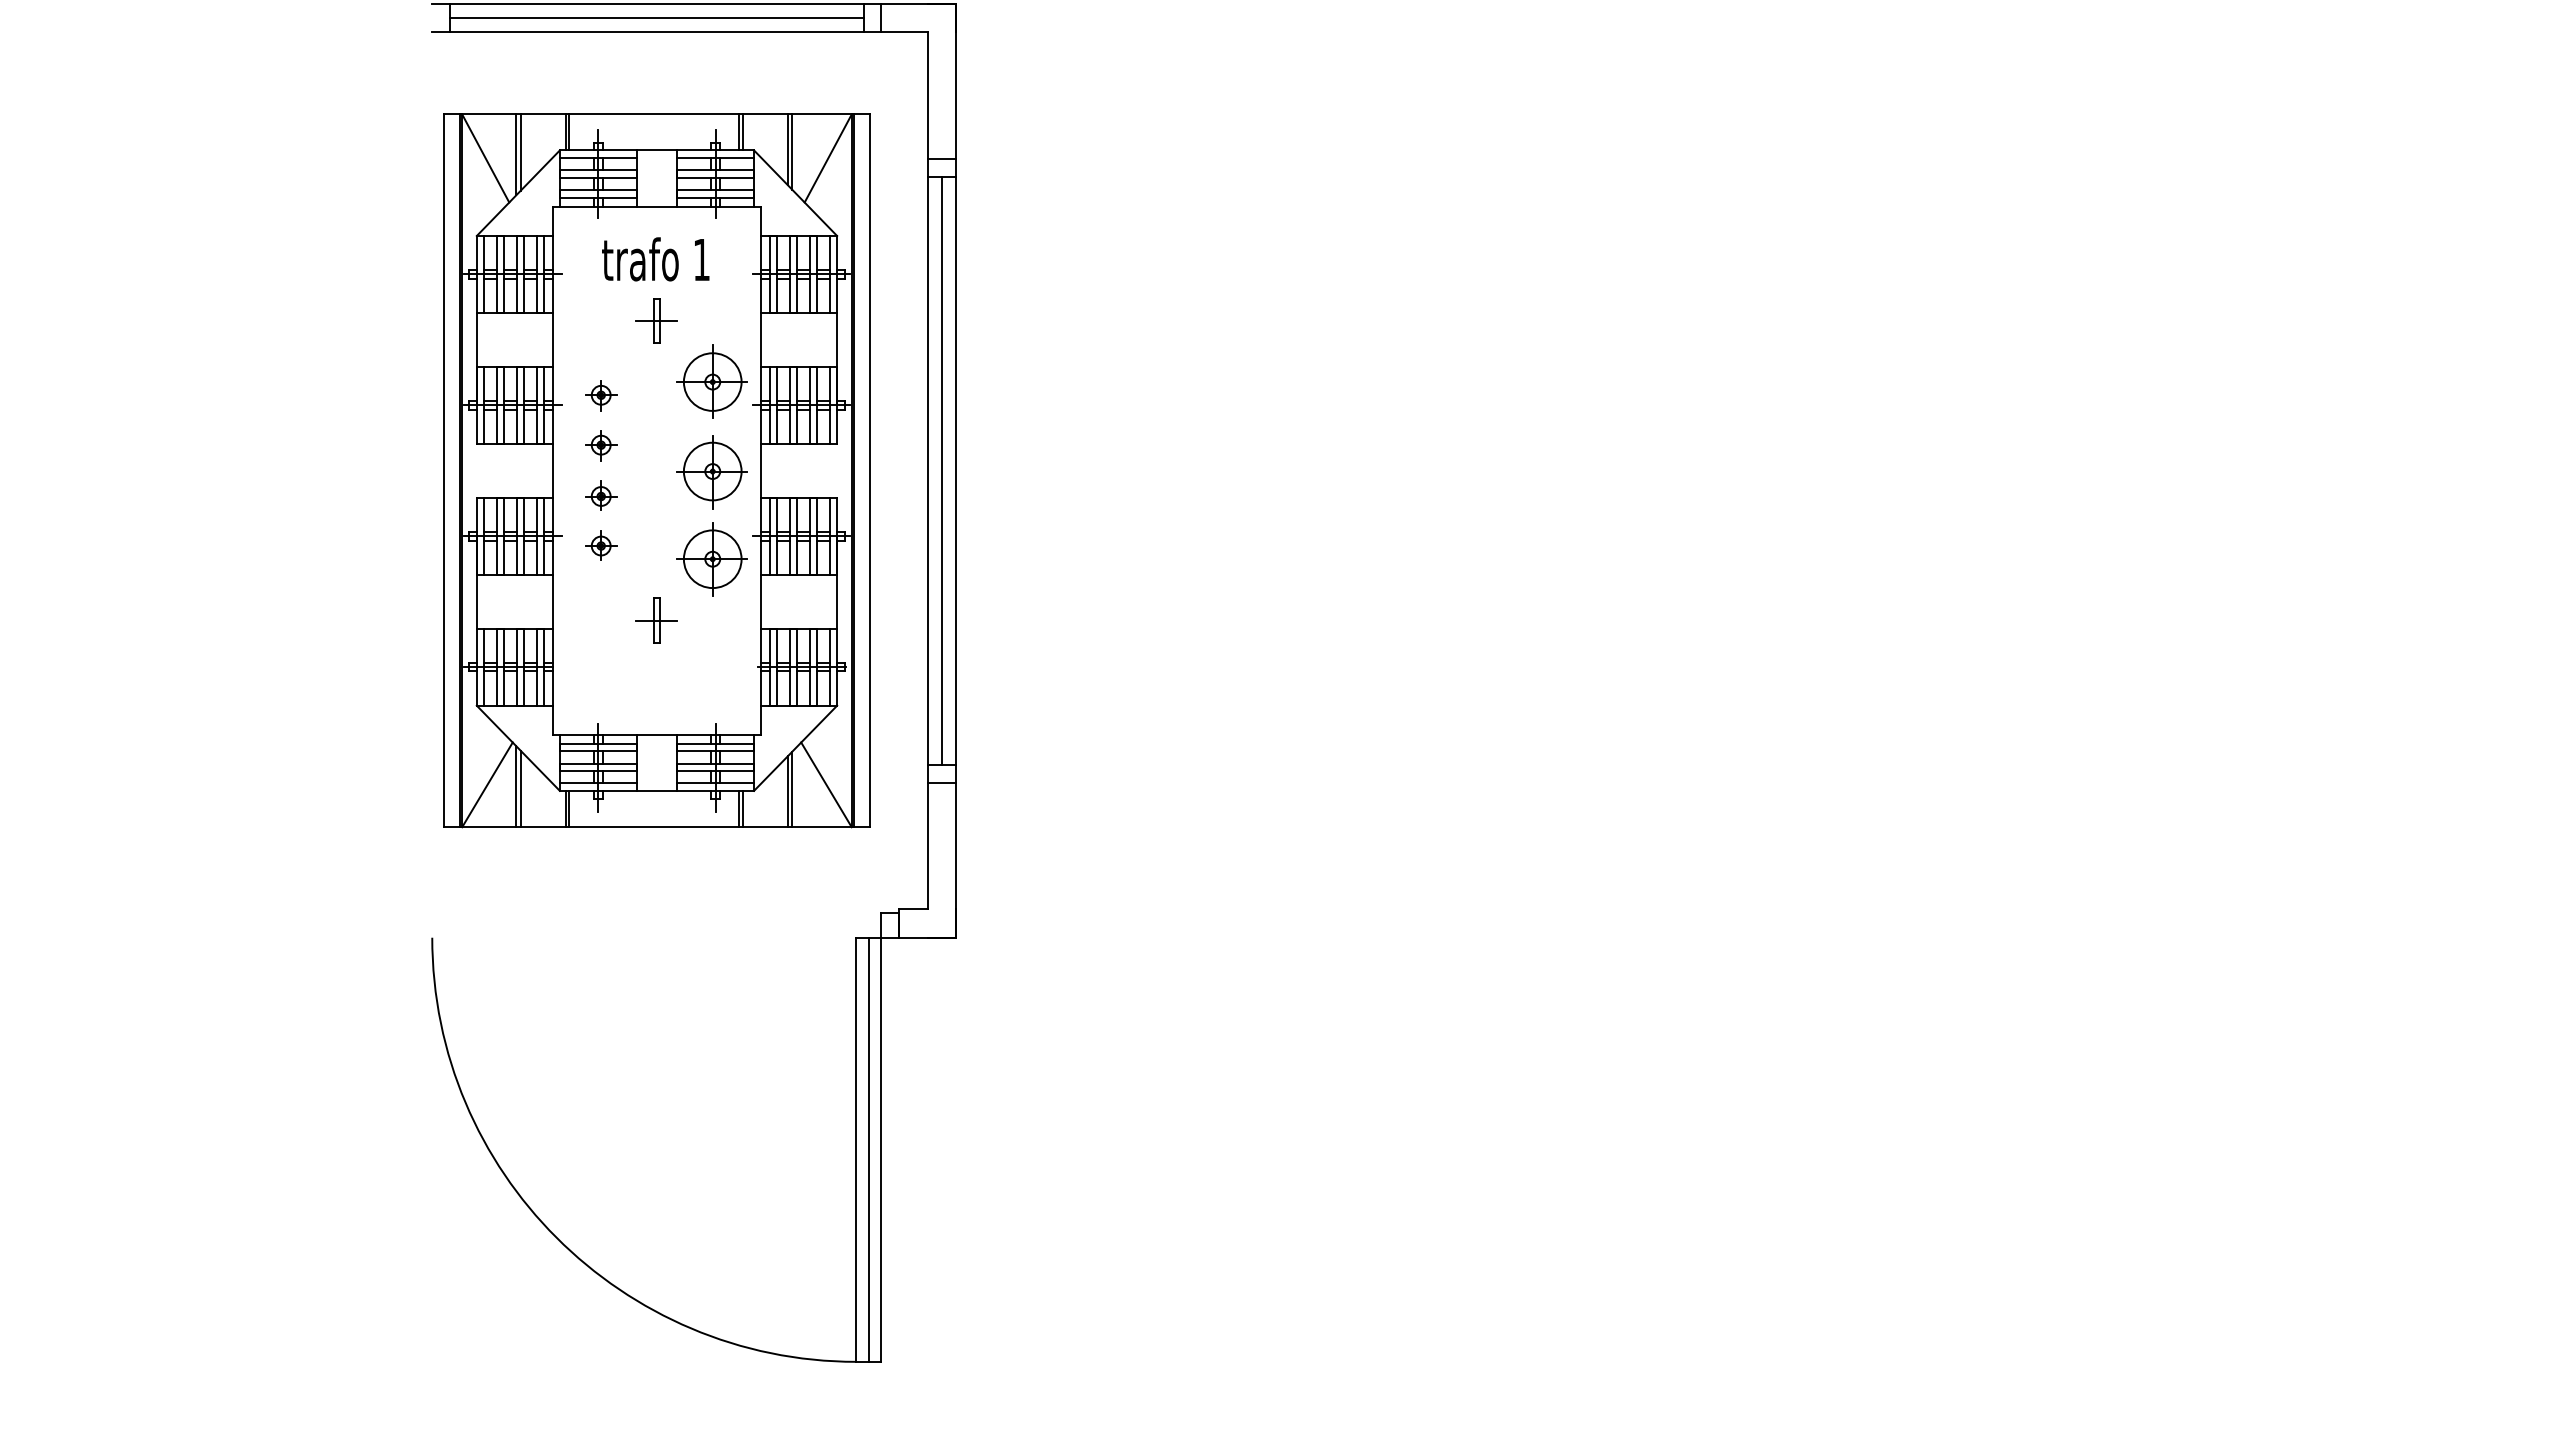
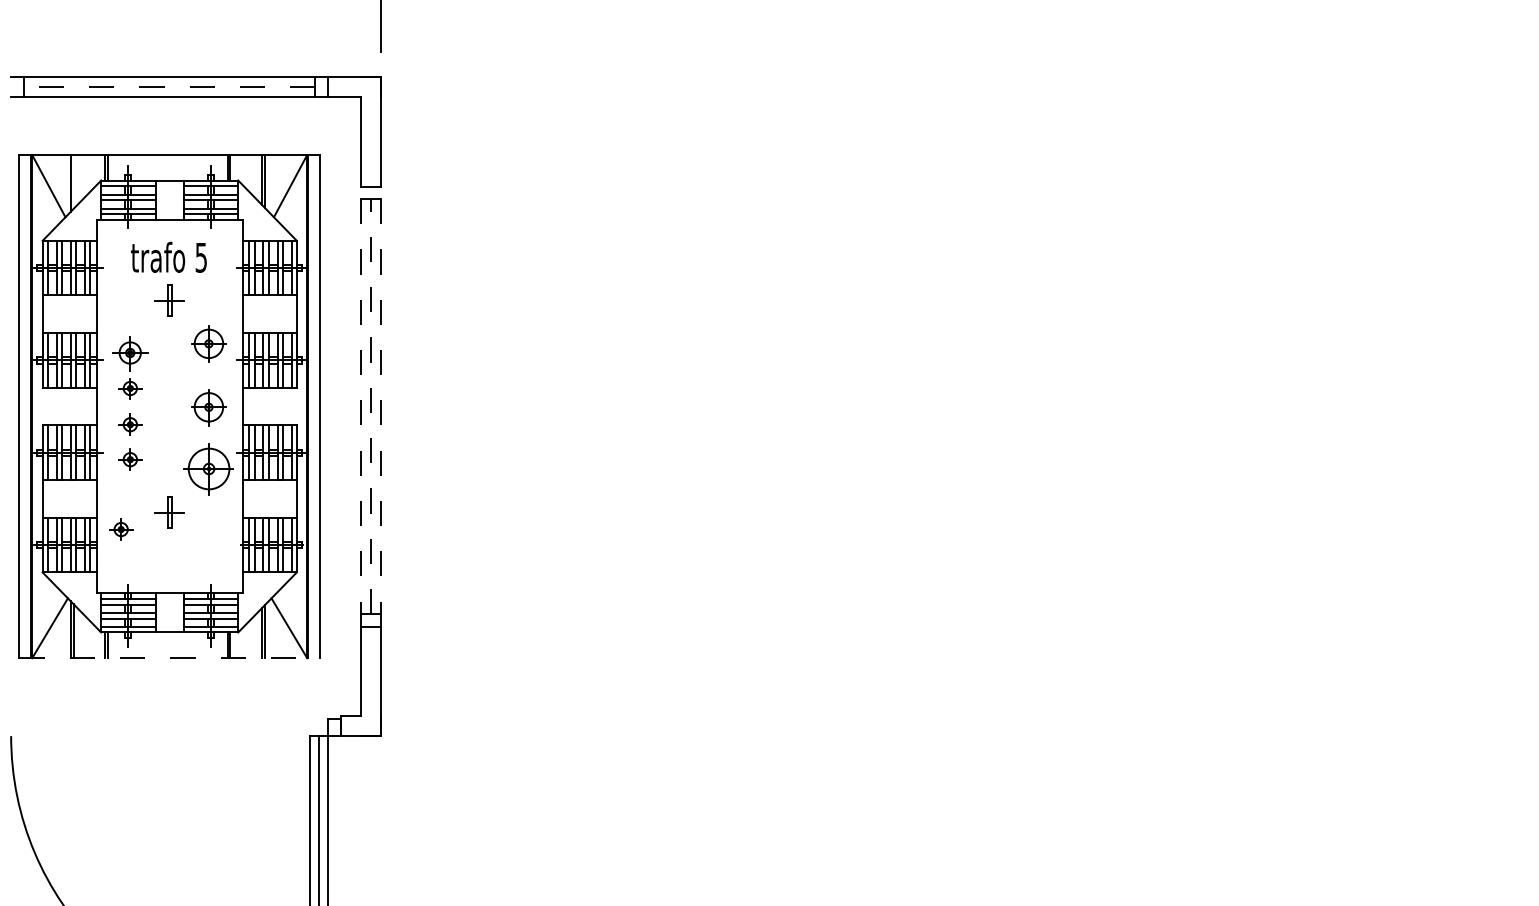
line: (656, 18) -> (169, 87), solid -> dashed
line: (520, 152) -> (73, 181), removed
text: (701, 260) -> (201, 258), 1 -> 5
part: (711, 381) -> (208, 343), size x0.7
part: (601, 395) -> (130, 353), size x1.6
line: (927, 470) -> (360, 406), solid -> dashed
line: (941, 470) -> (370, 406), solid -> dashed
line: (956, 470) -> (381, 406), solid -> dashed
part: (711, 472) -> (208, 407), size x0.7
part: (588, 644) -> (121, 529), added
line: (656, 827) -> (169, 658), solid -> dashed

